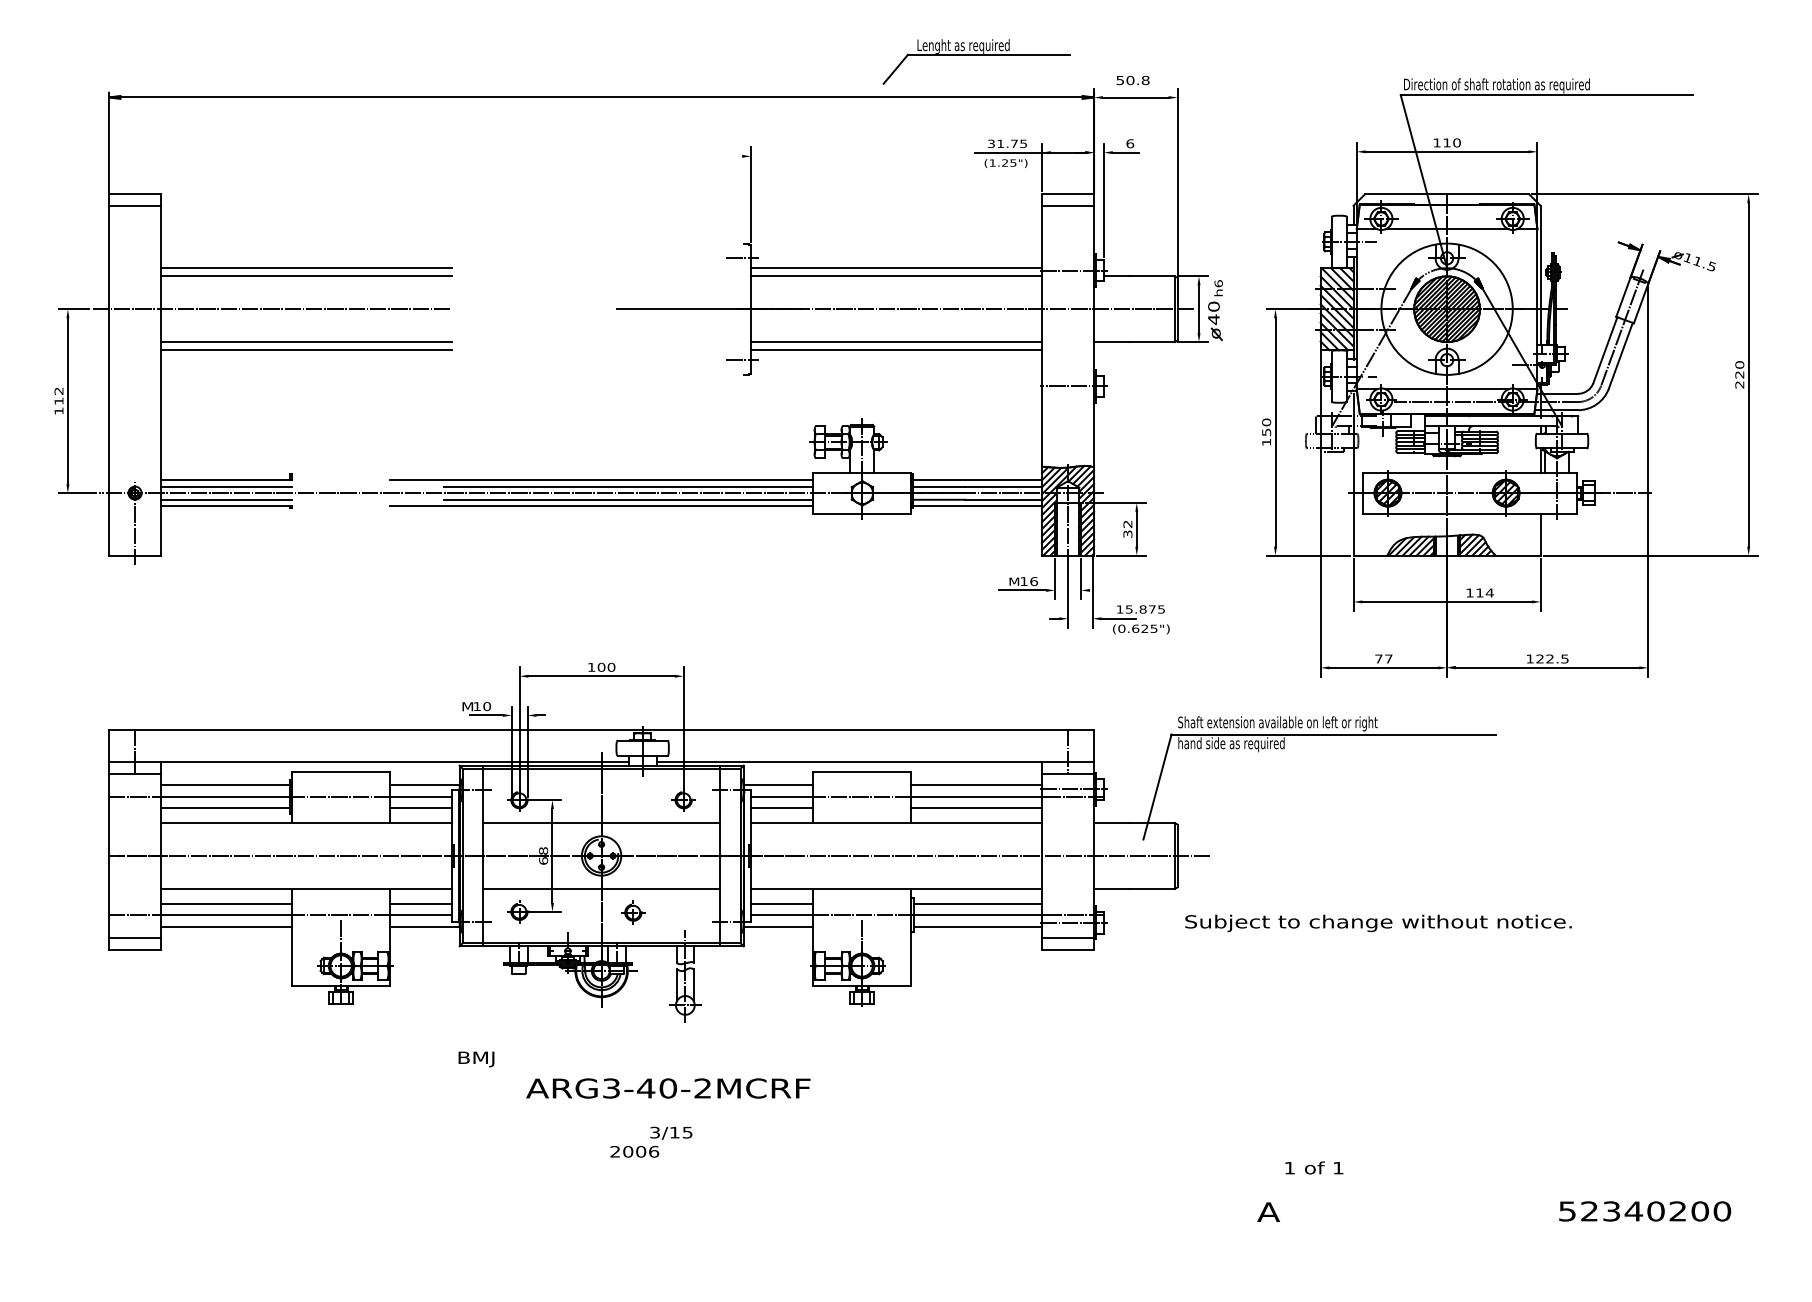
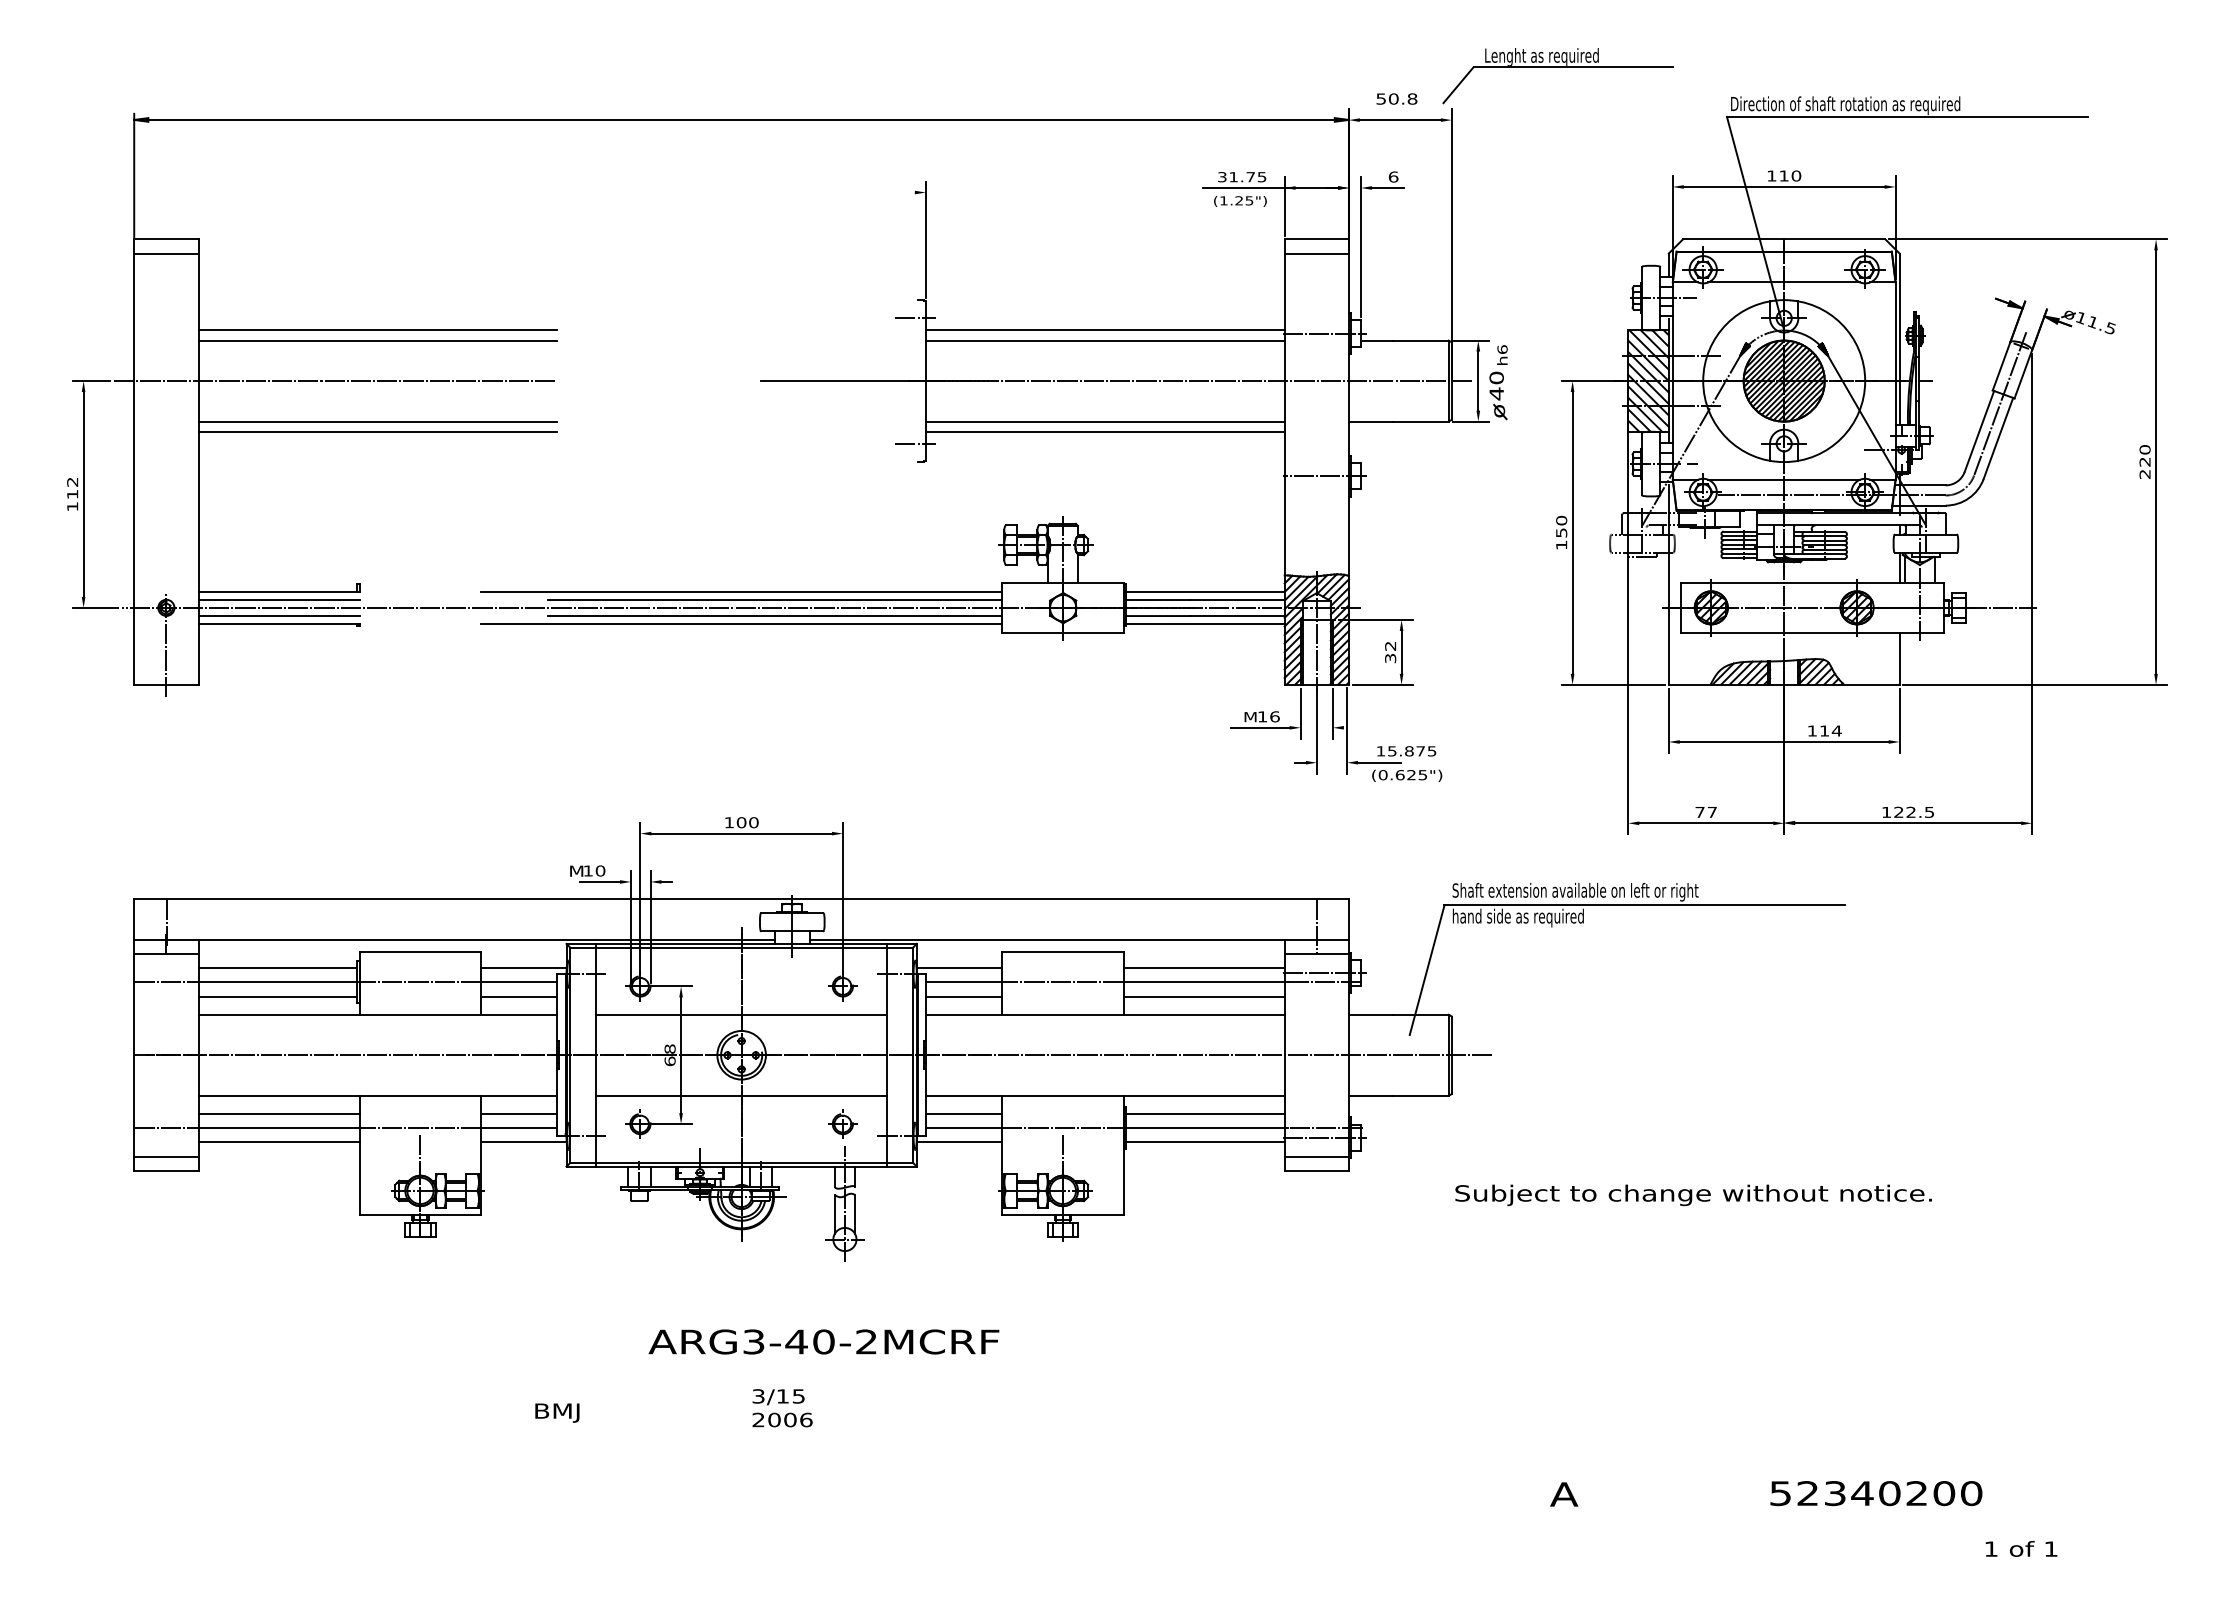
part: (976, 54) -> (1557, 67), moved
part: (633, 912) -> (842, 1123), moved
text: (1378, 923) -> (1693, 1195), moved
text: (476, 1058) -> (557, 1412), moved
text: (671, 1133) -> (778, 1397), moved
text: (1314, 1167) -> (2021, 1548), moved
text: (1645, 1211) -> (1876, 1493), moved

